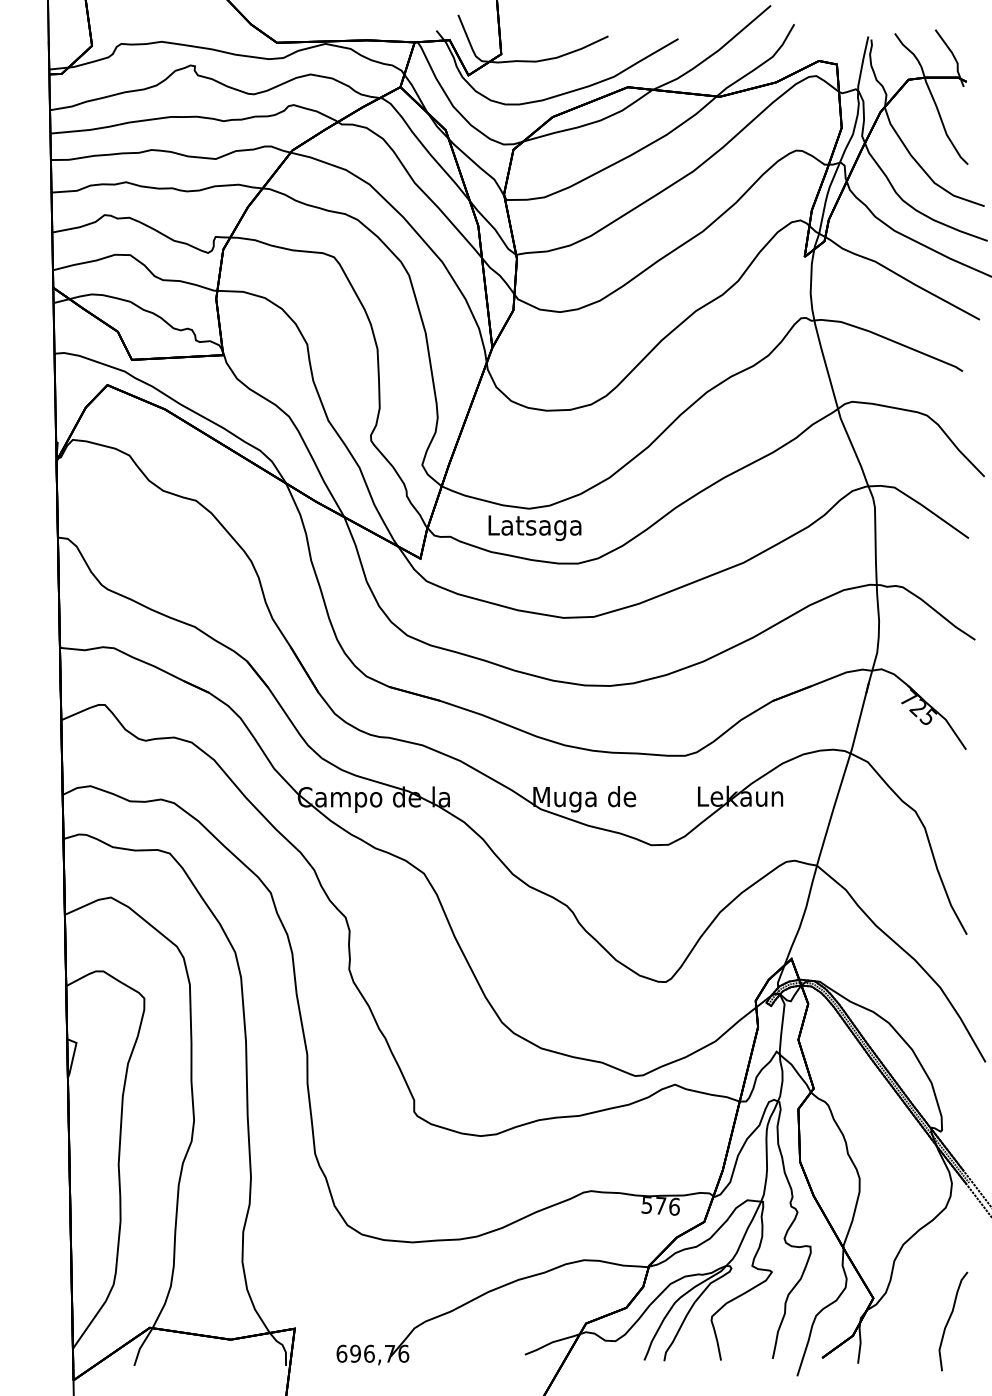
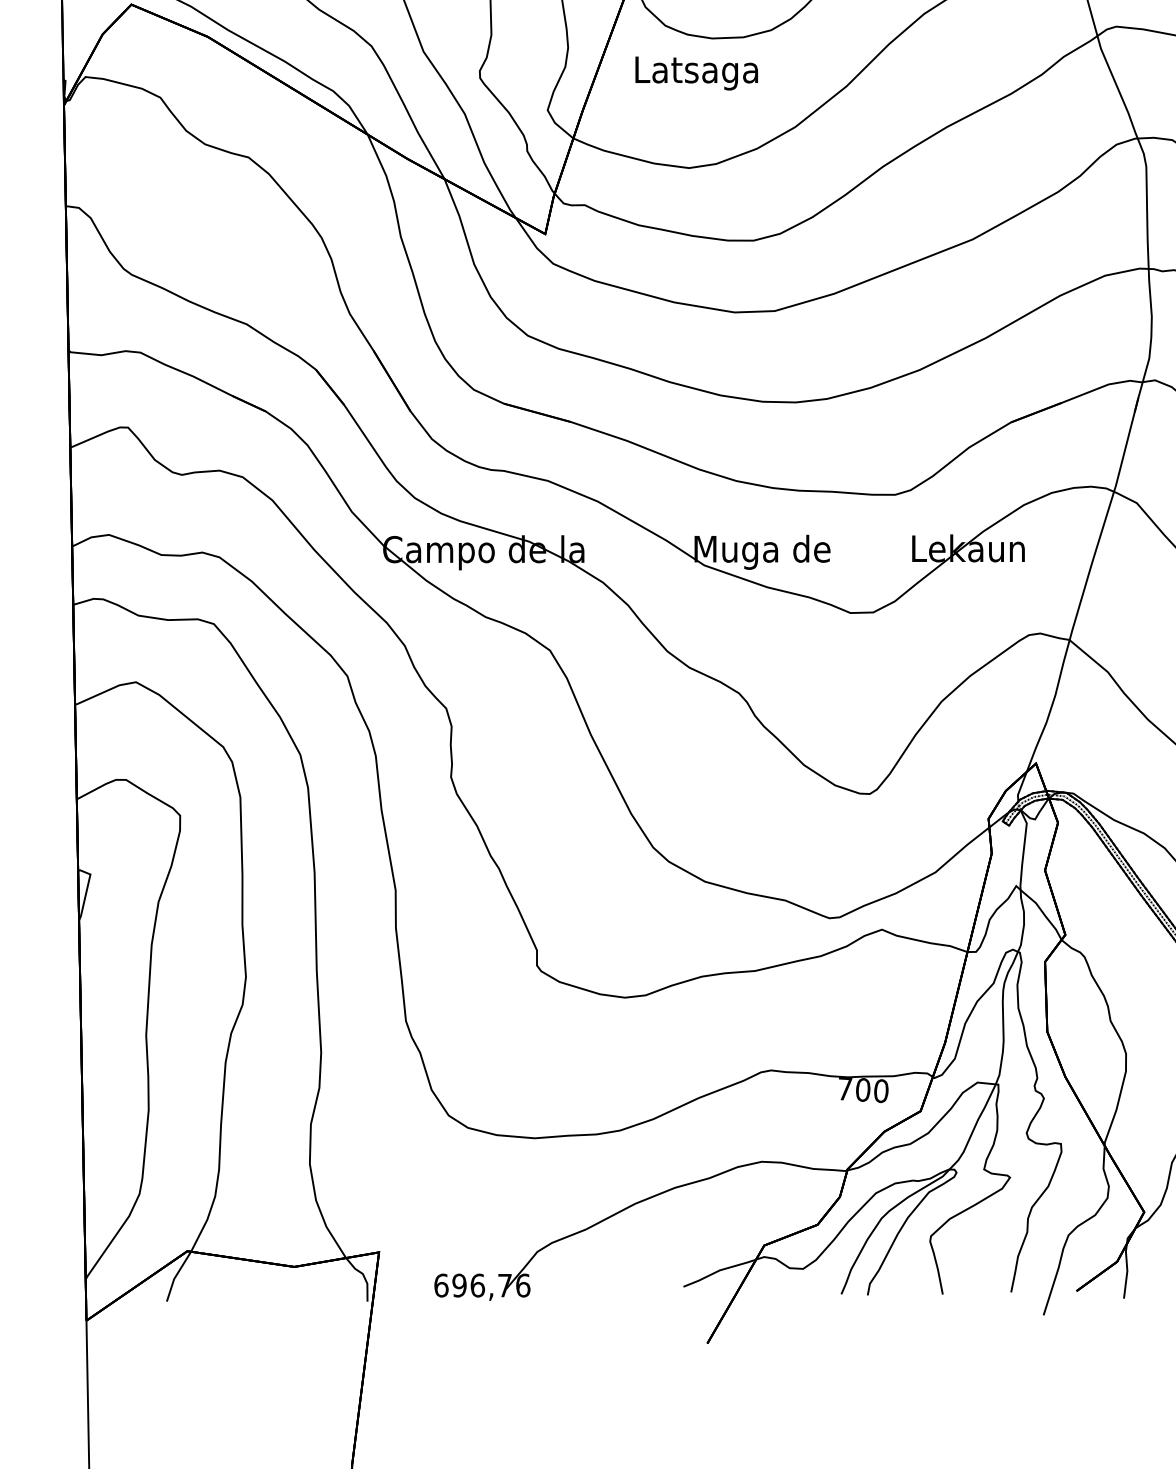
text: (534, 528) -> (696, 73), moved
text: (660, 1206) -> (862, 1090), 576 -> 700

